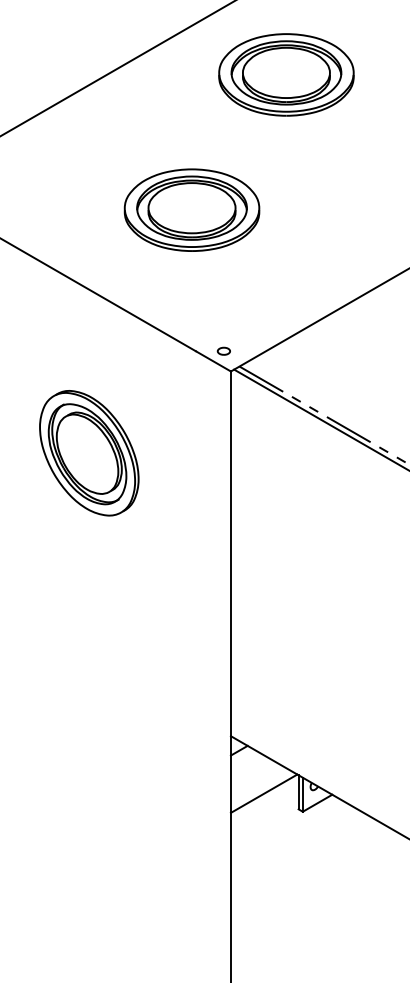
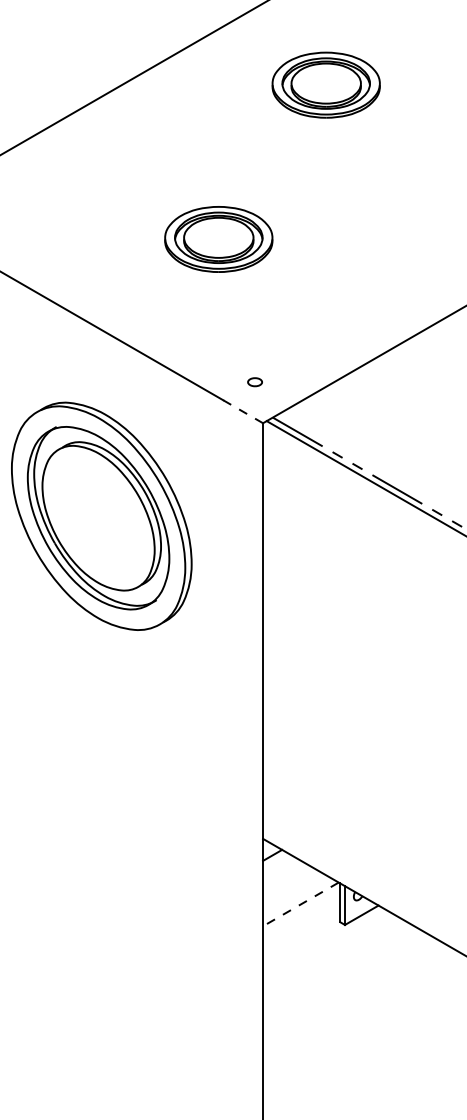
part: (285, 74) -> (325, 84), size x0.7
part: (191, 210) -> (218, 239), size x0.7
part: (223, 351) -> (254, 382), moved
line: (212, 361) -> (242, 411), solid -> dashed
part: (89, 453) -> (101, 516), size x1.6
line: (263, 793) -> (300, 904), solid -> dashed

